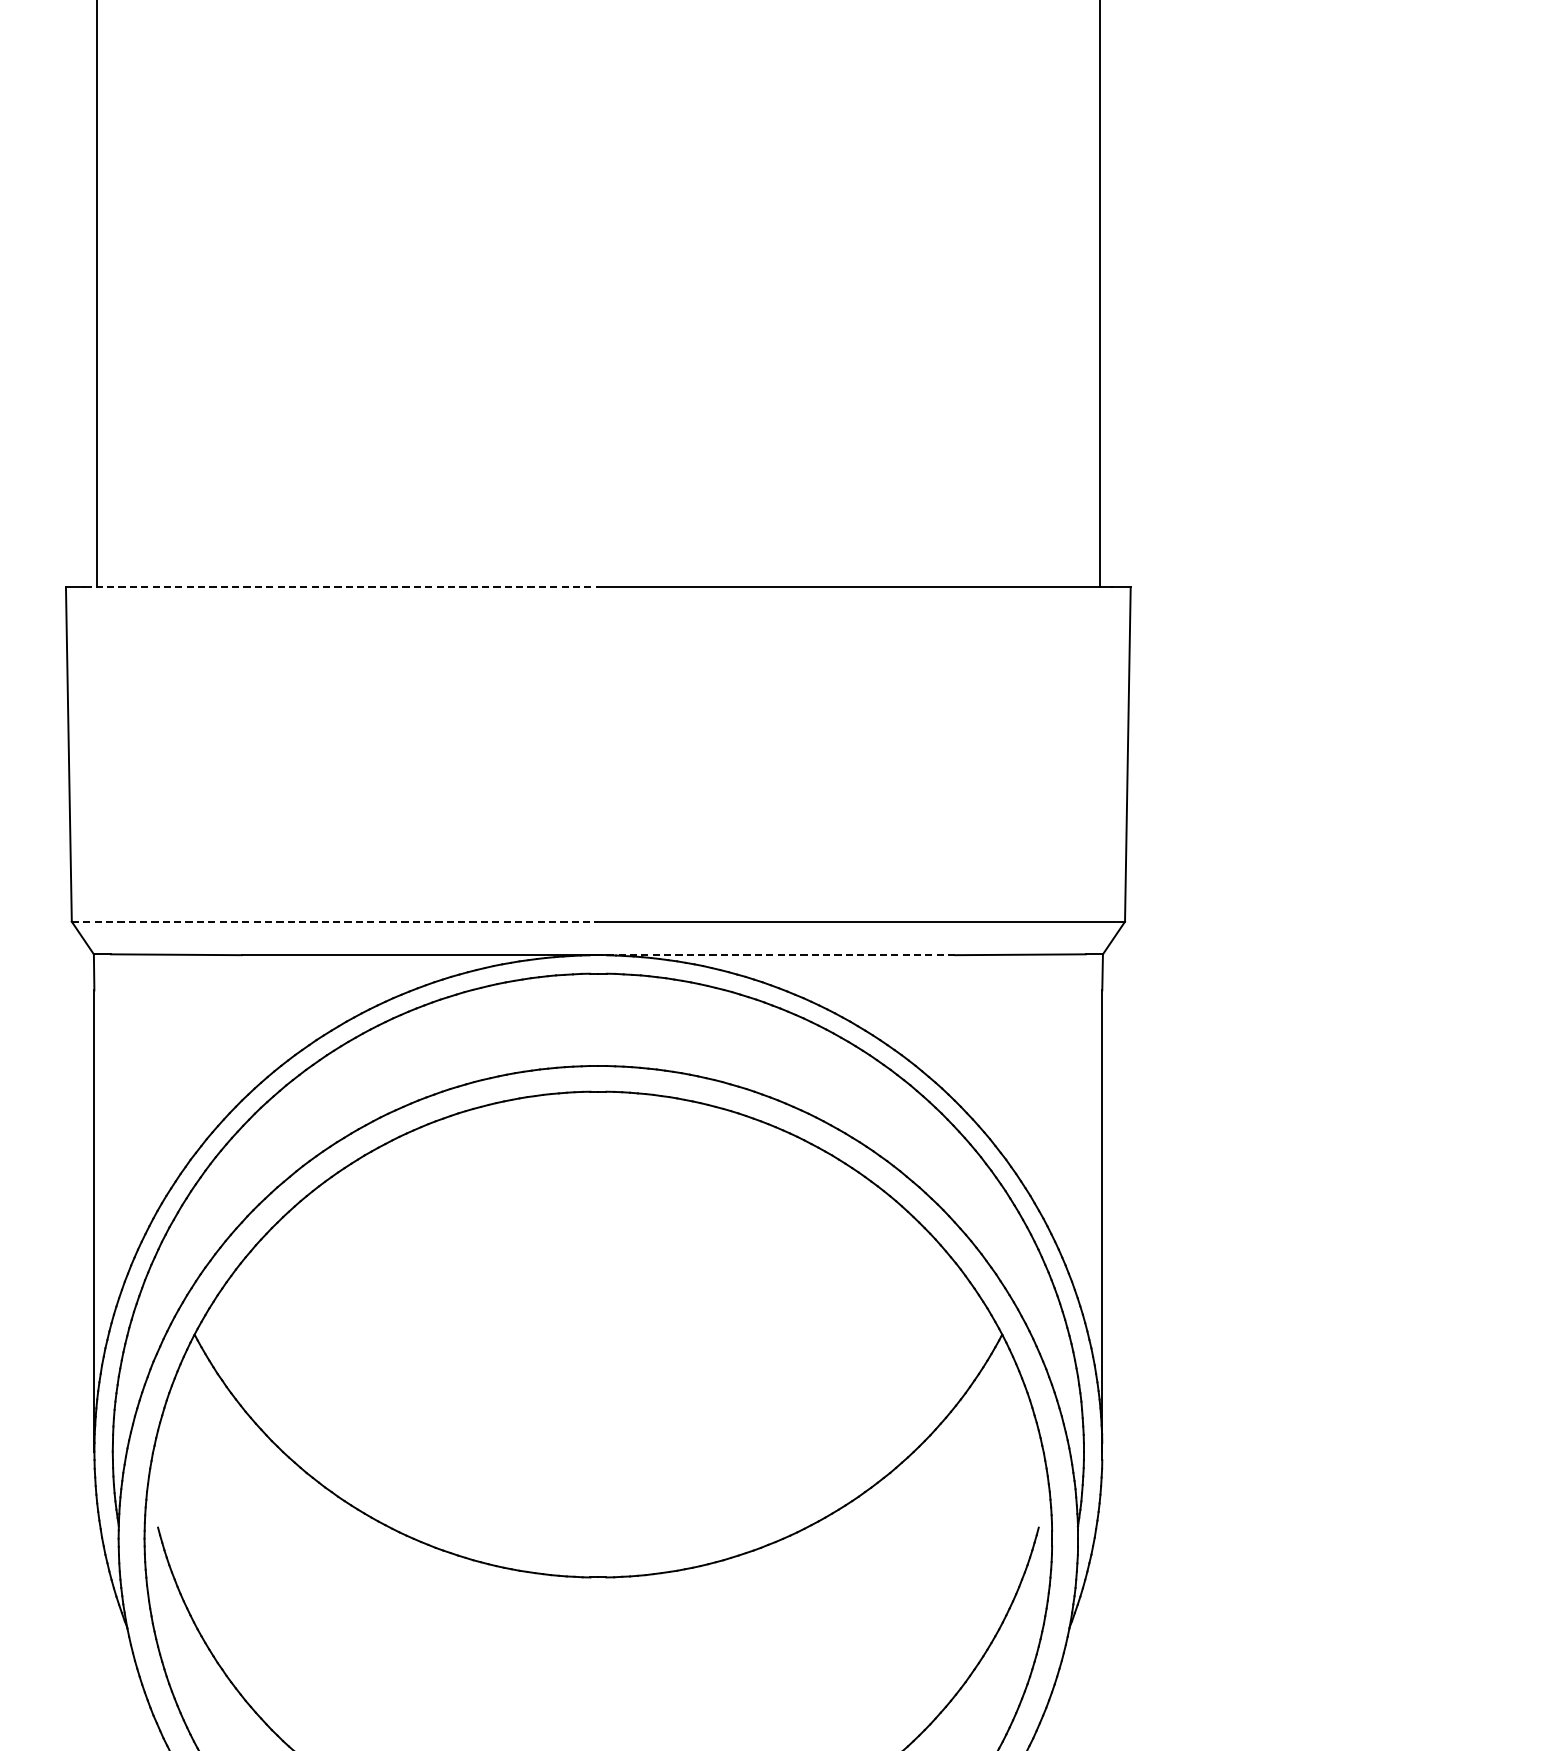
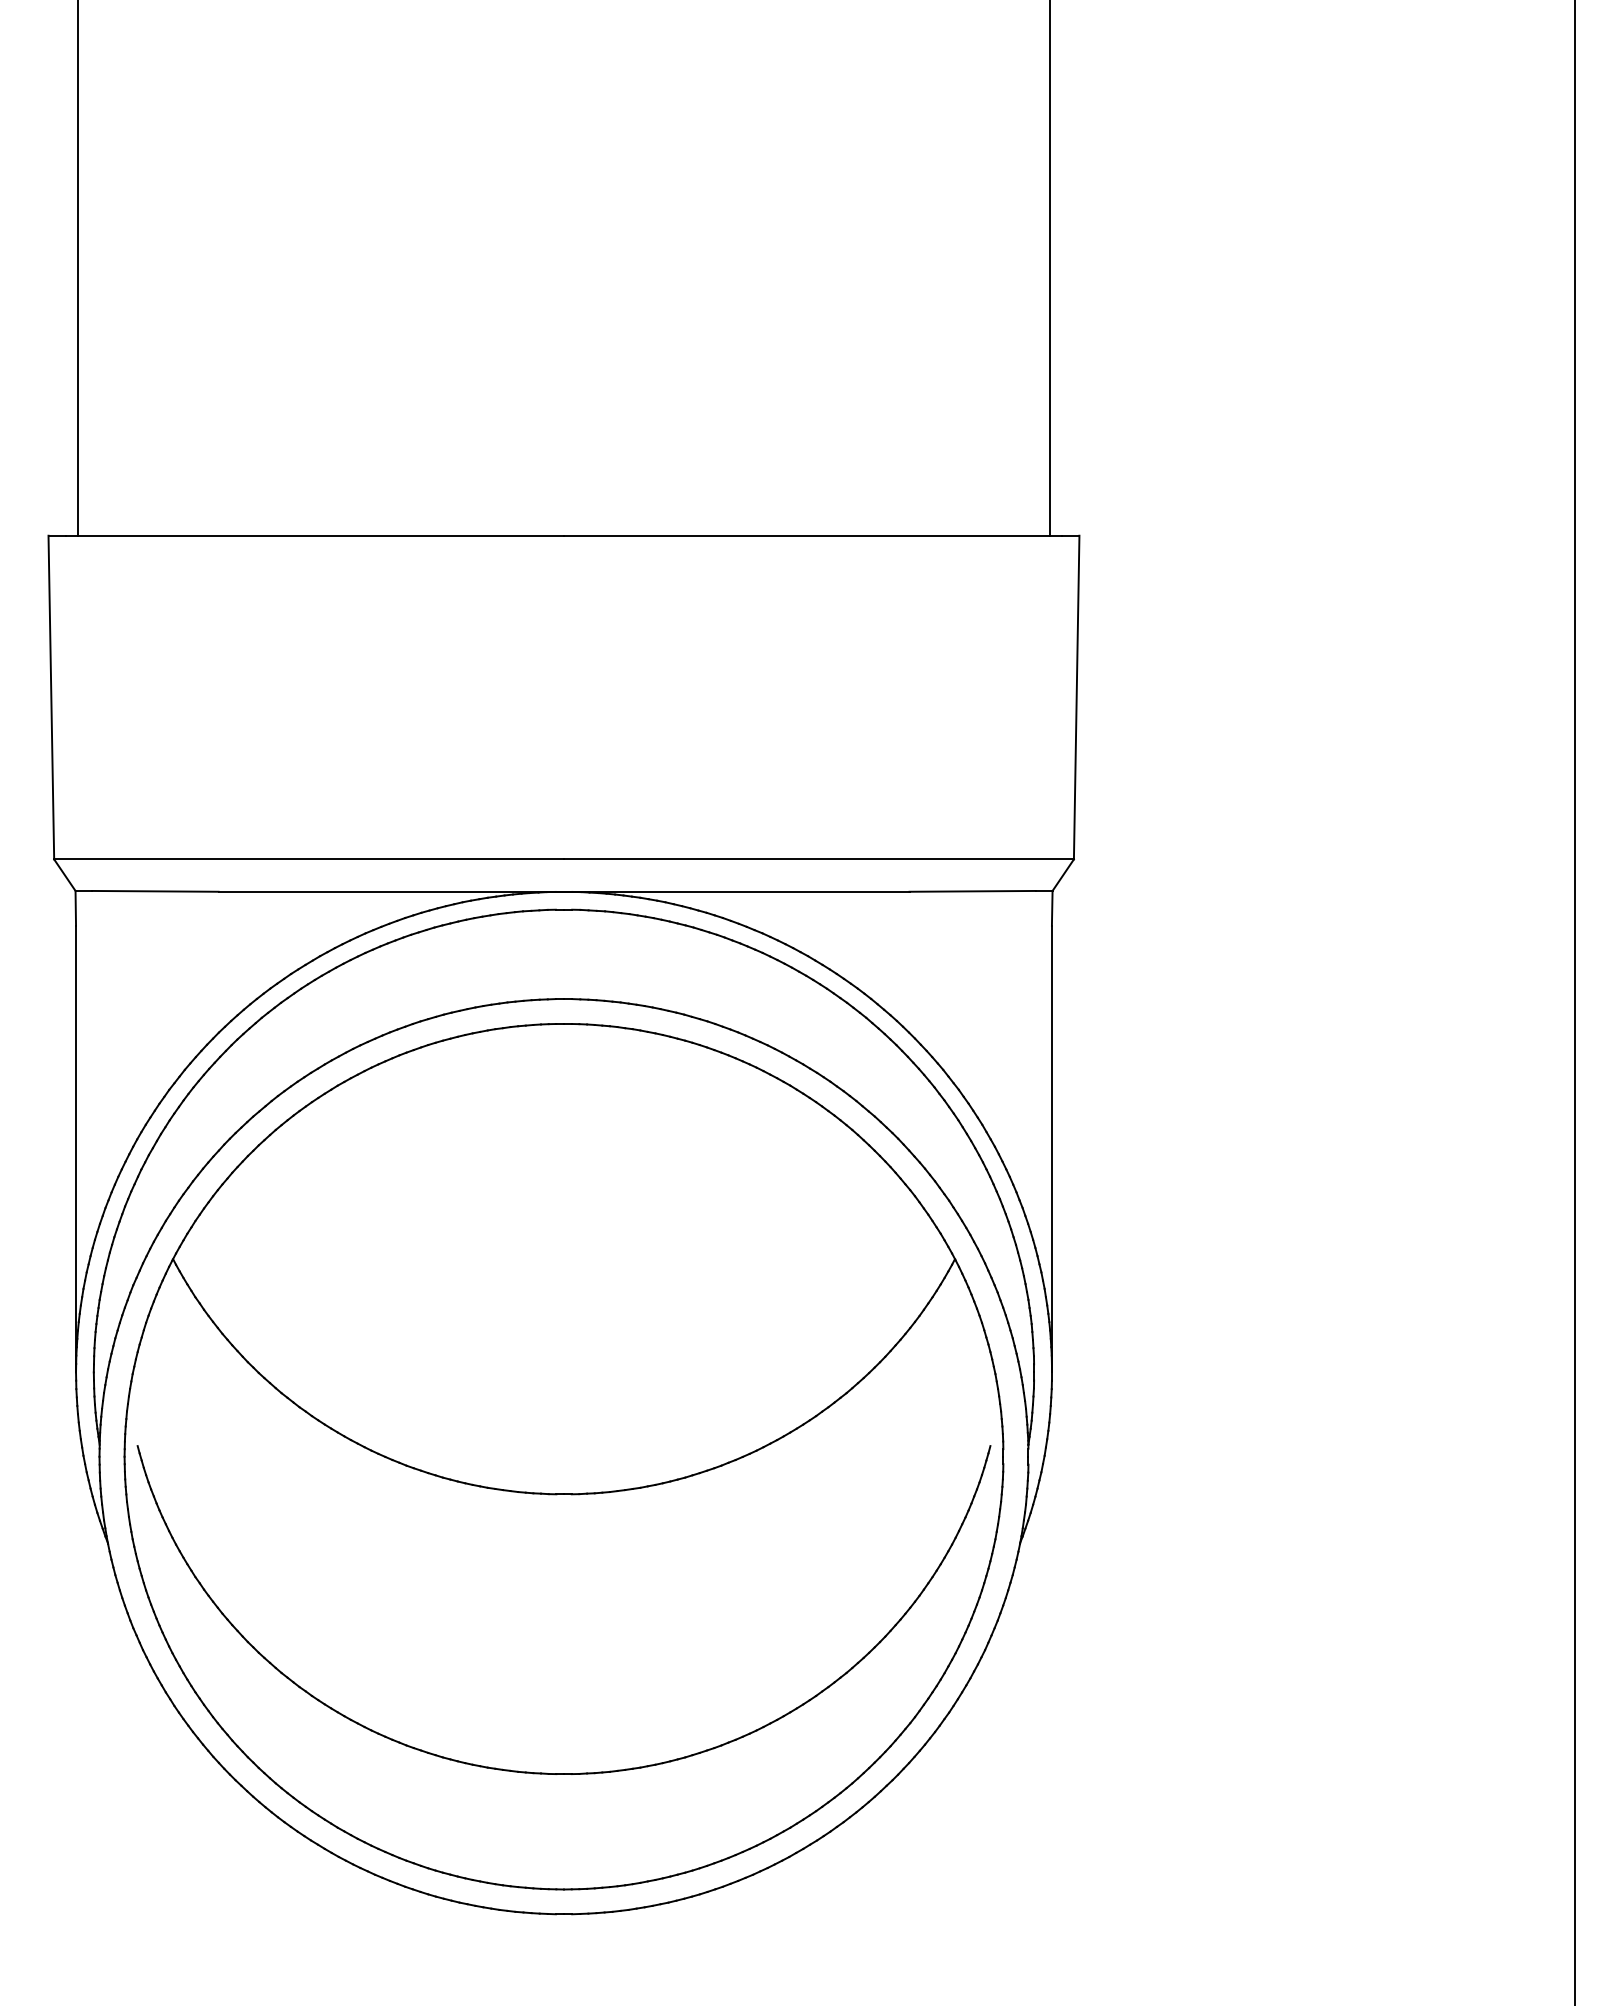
line: (341, 587) -> (315, 535), dashed -> solid
line: (335, 921) -> (309, 859), dashed -> solid
line: (776, 954) -> (736, 891), dashed -> solid

